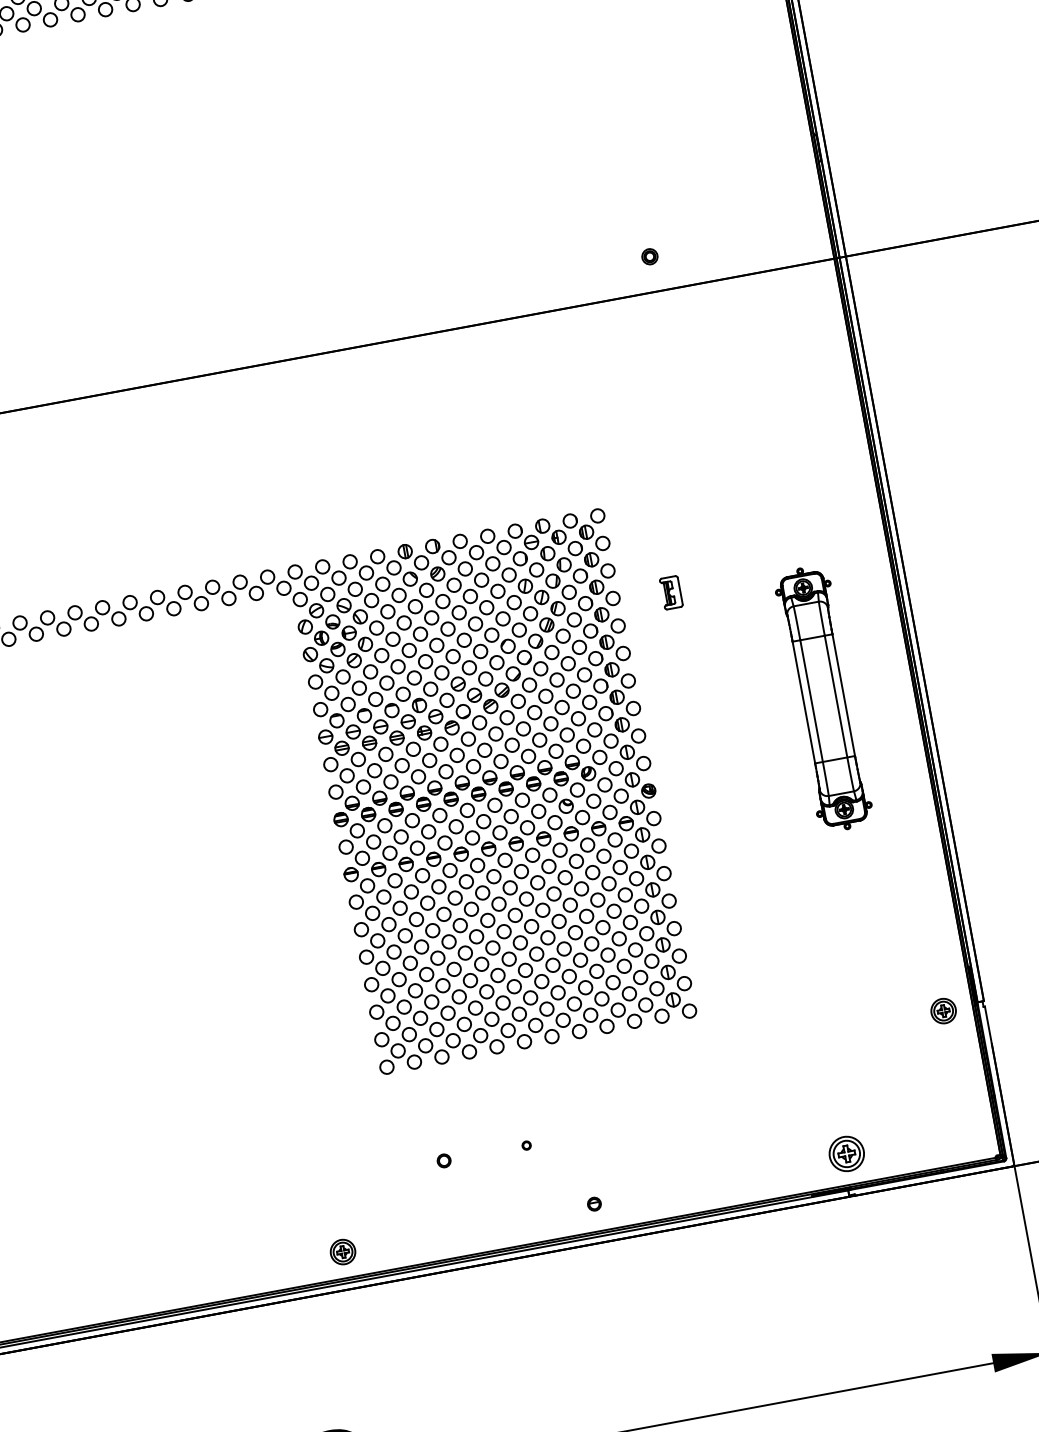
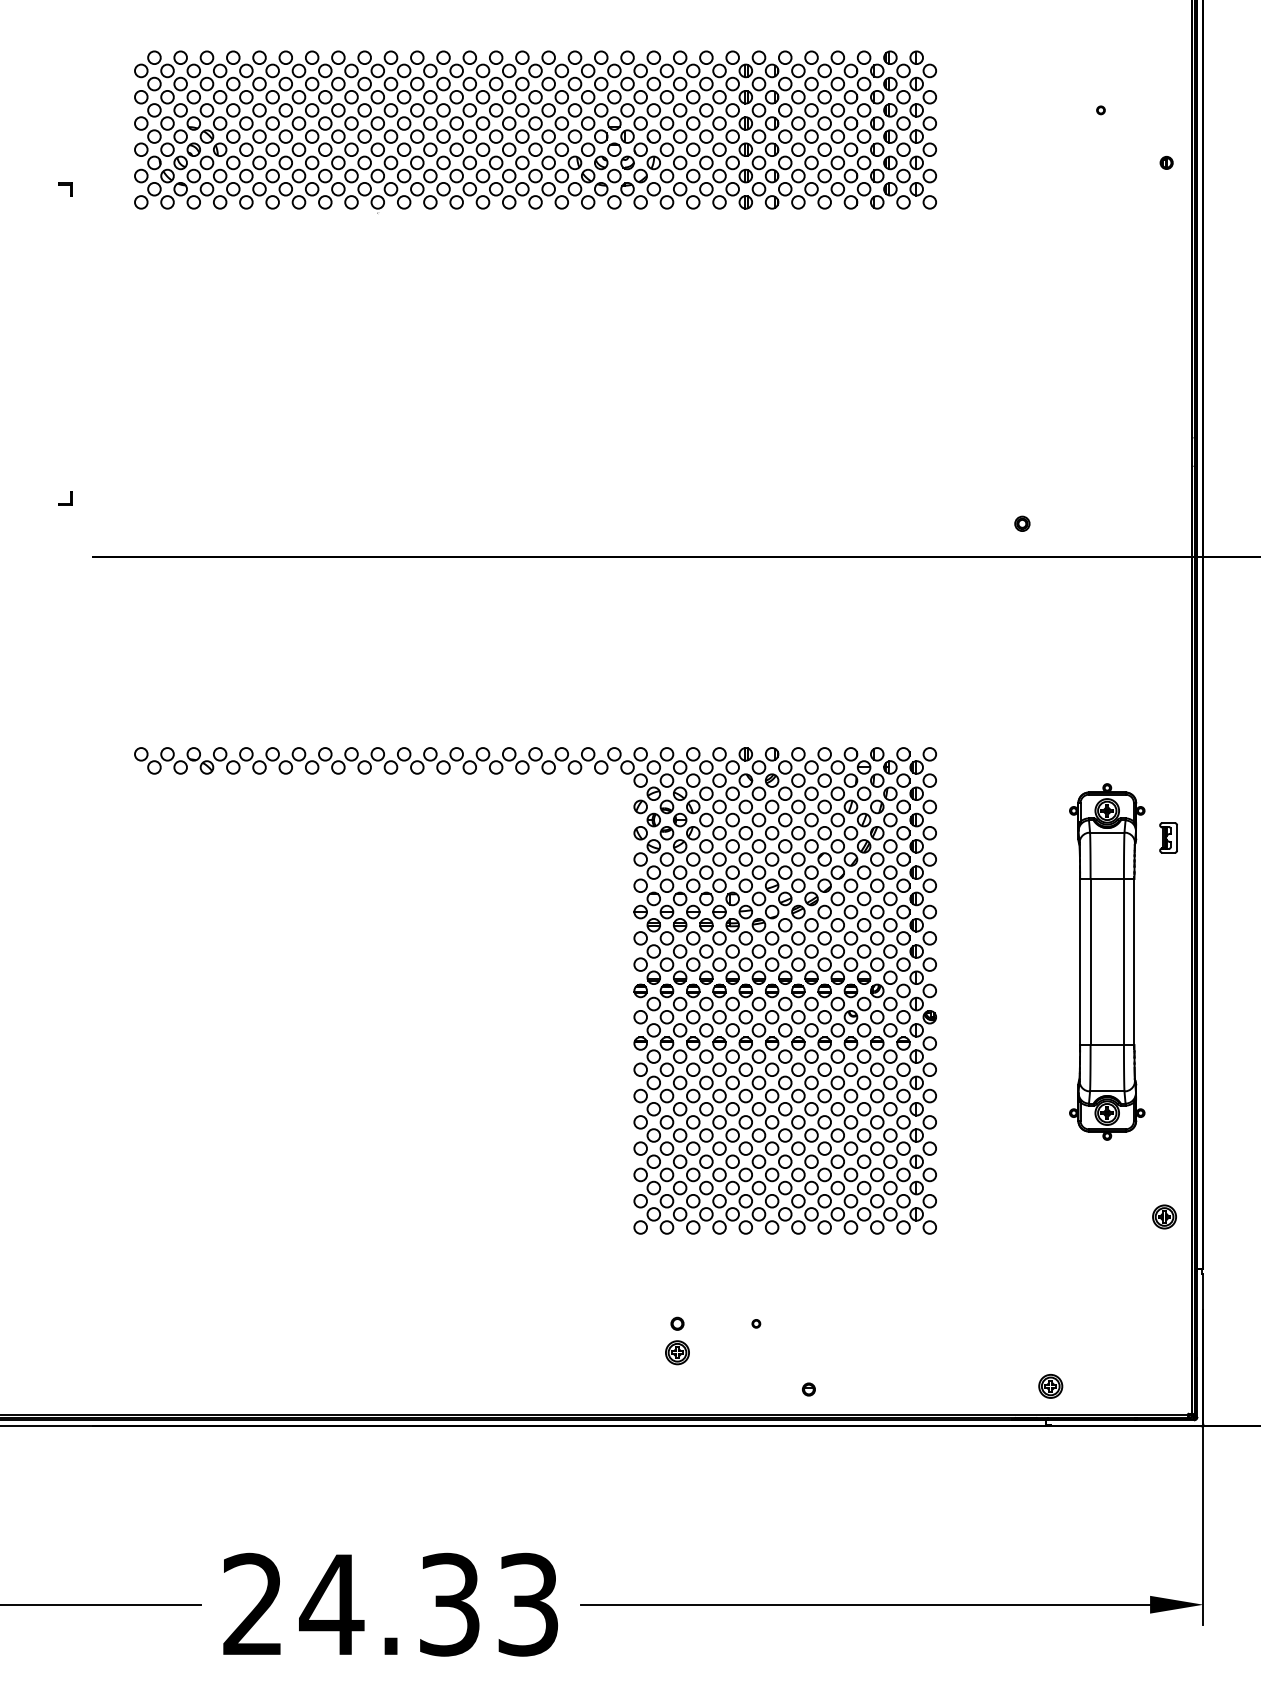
part: (671, 592) -> (1168, 837), moved
part: (823, 698) -> (1107, 961), size x1.43
part: (943, 1010) -> (1164, 1216), moved
part: (846, 1154) -> (1050, 1386), size x0.71
part: (343, 1251) -> (677, 1352), moved

